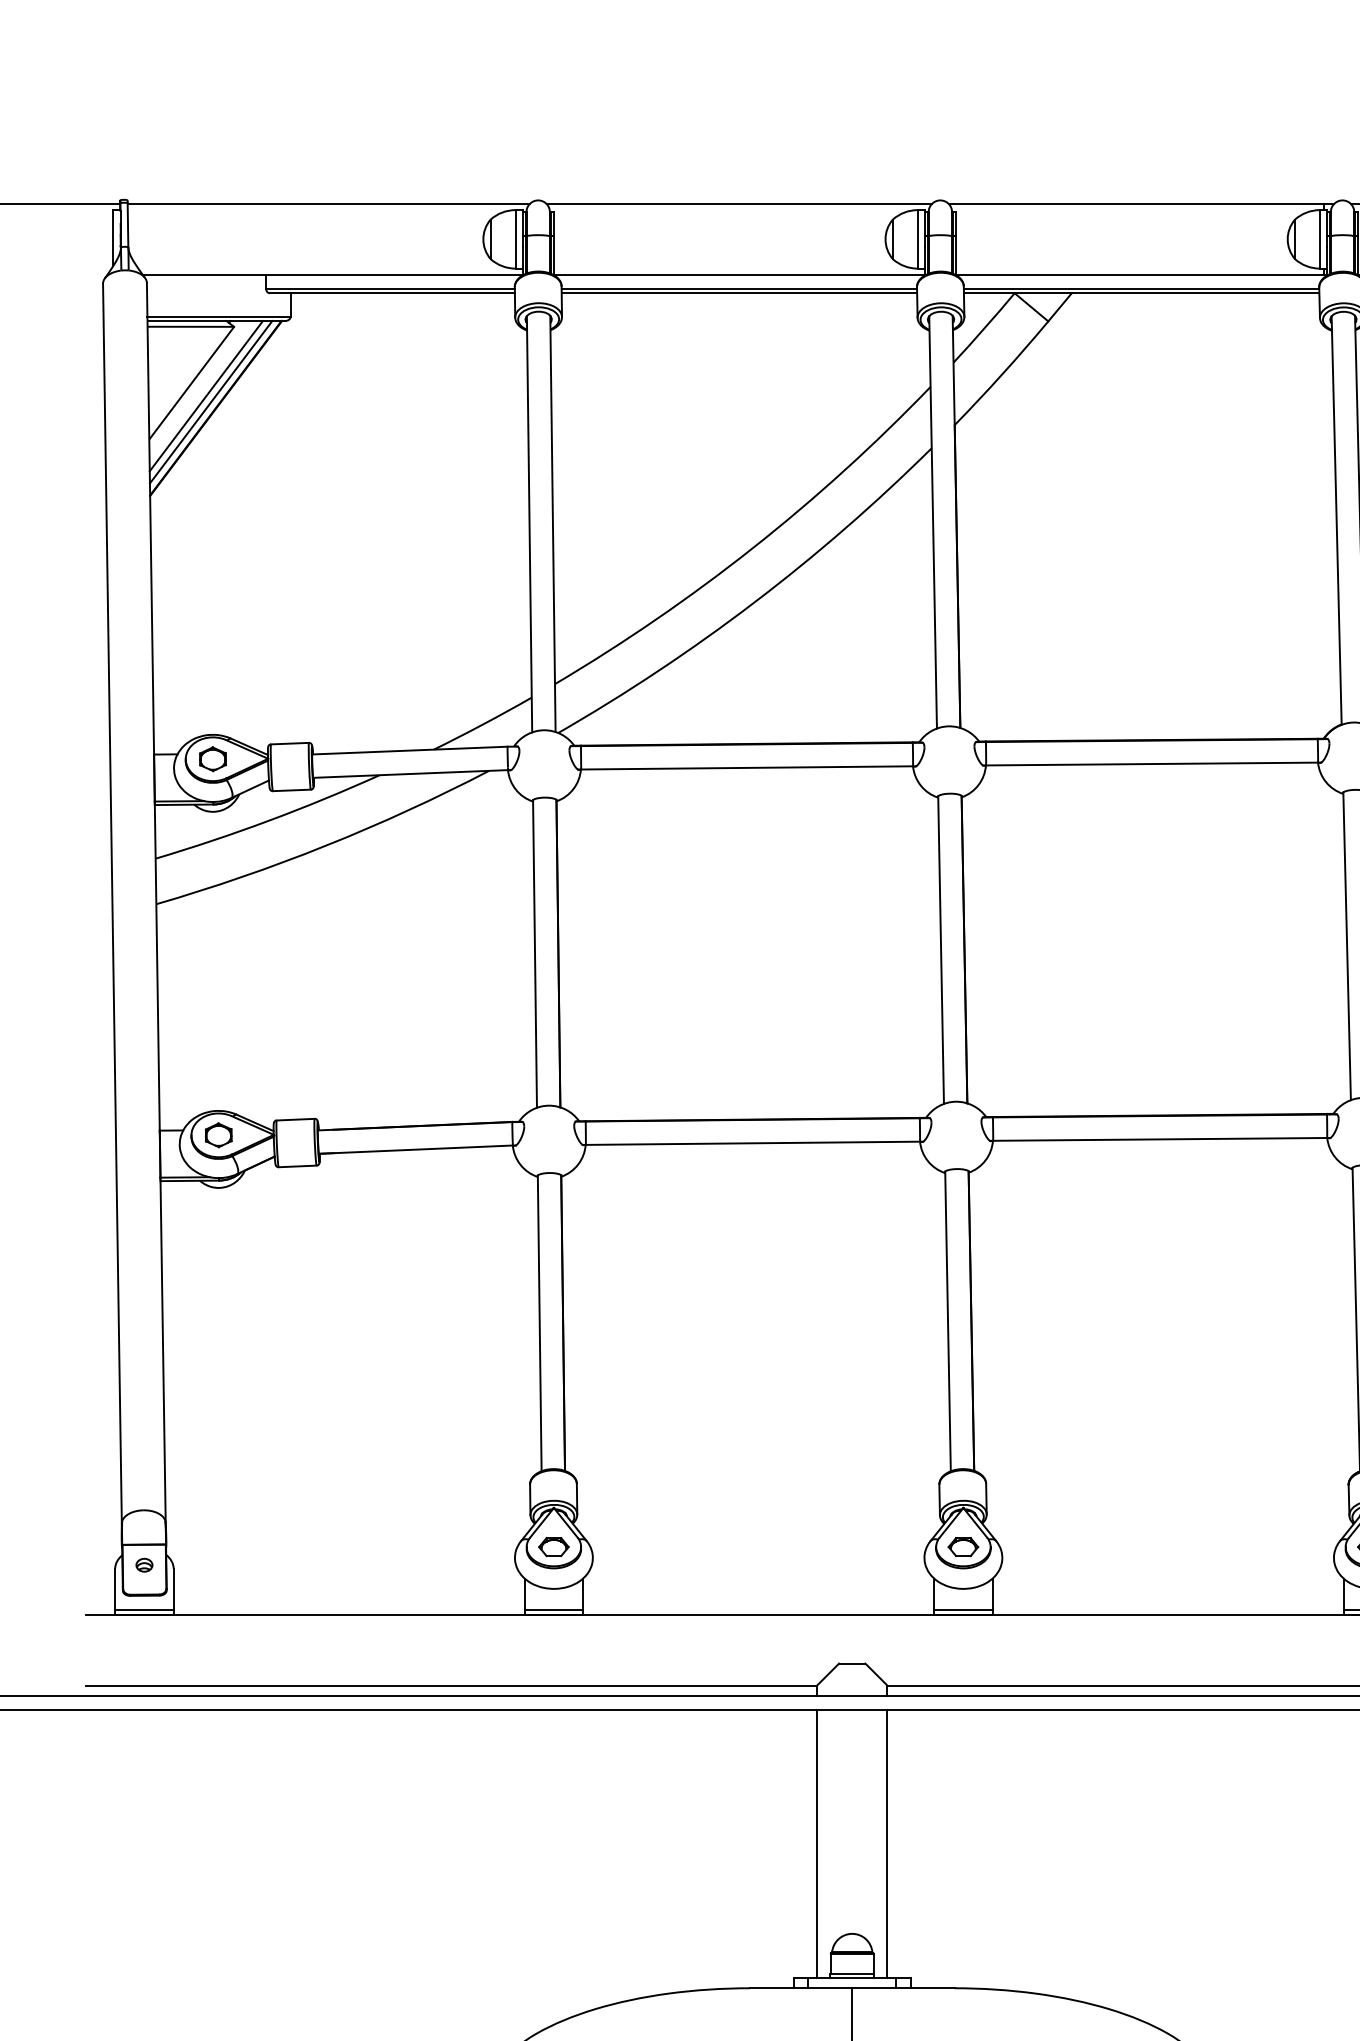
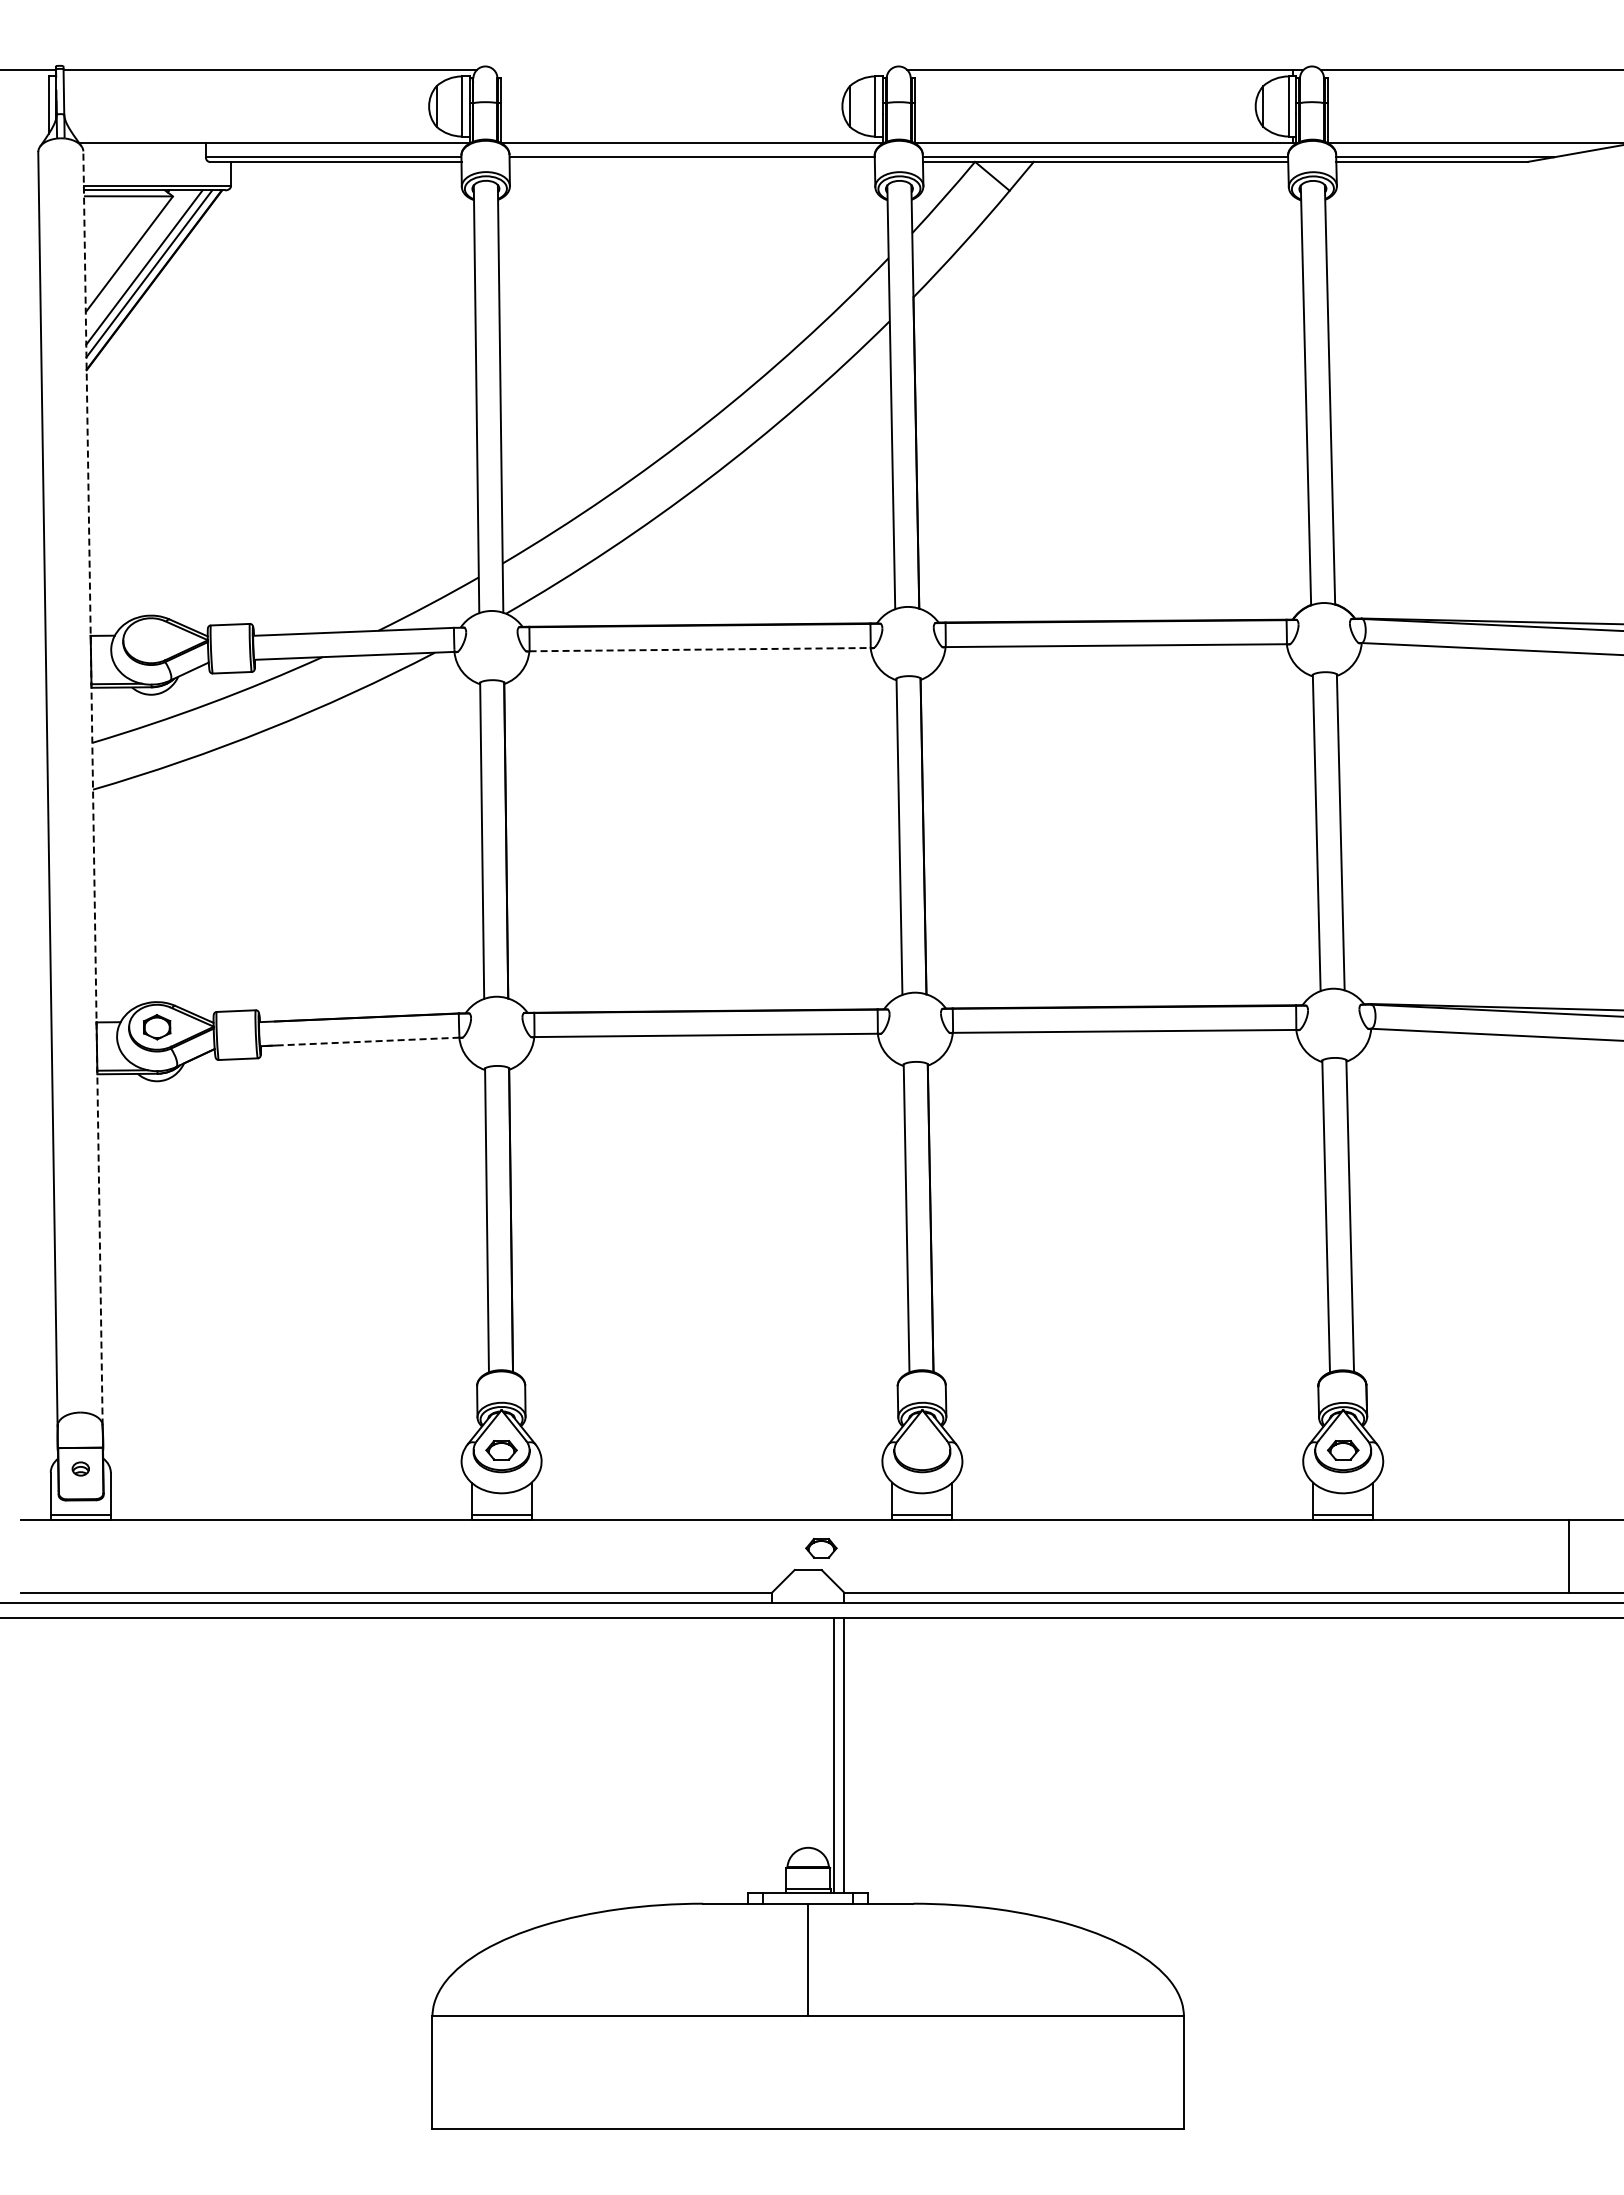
line: (739, 204) -> (692, 70), removed
line: (738, 292) -> (691, 161), removed
part: (213, 759) -> (151, 640), removed
line: (747, 767) -> (700, 649), solid -> dashed
line: (156, 902) -> (93, 787), solid -> dashed
line: (415, 1149) -> (359, 1041), solid -> dashed
part: (963, 1547) -> (821, 1548), moved
line: (817, 1844) -> (834, 1755), moved

